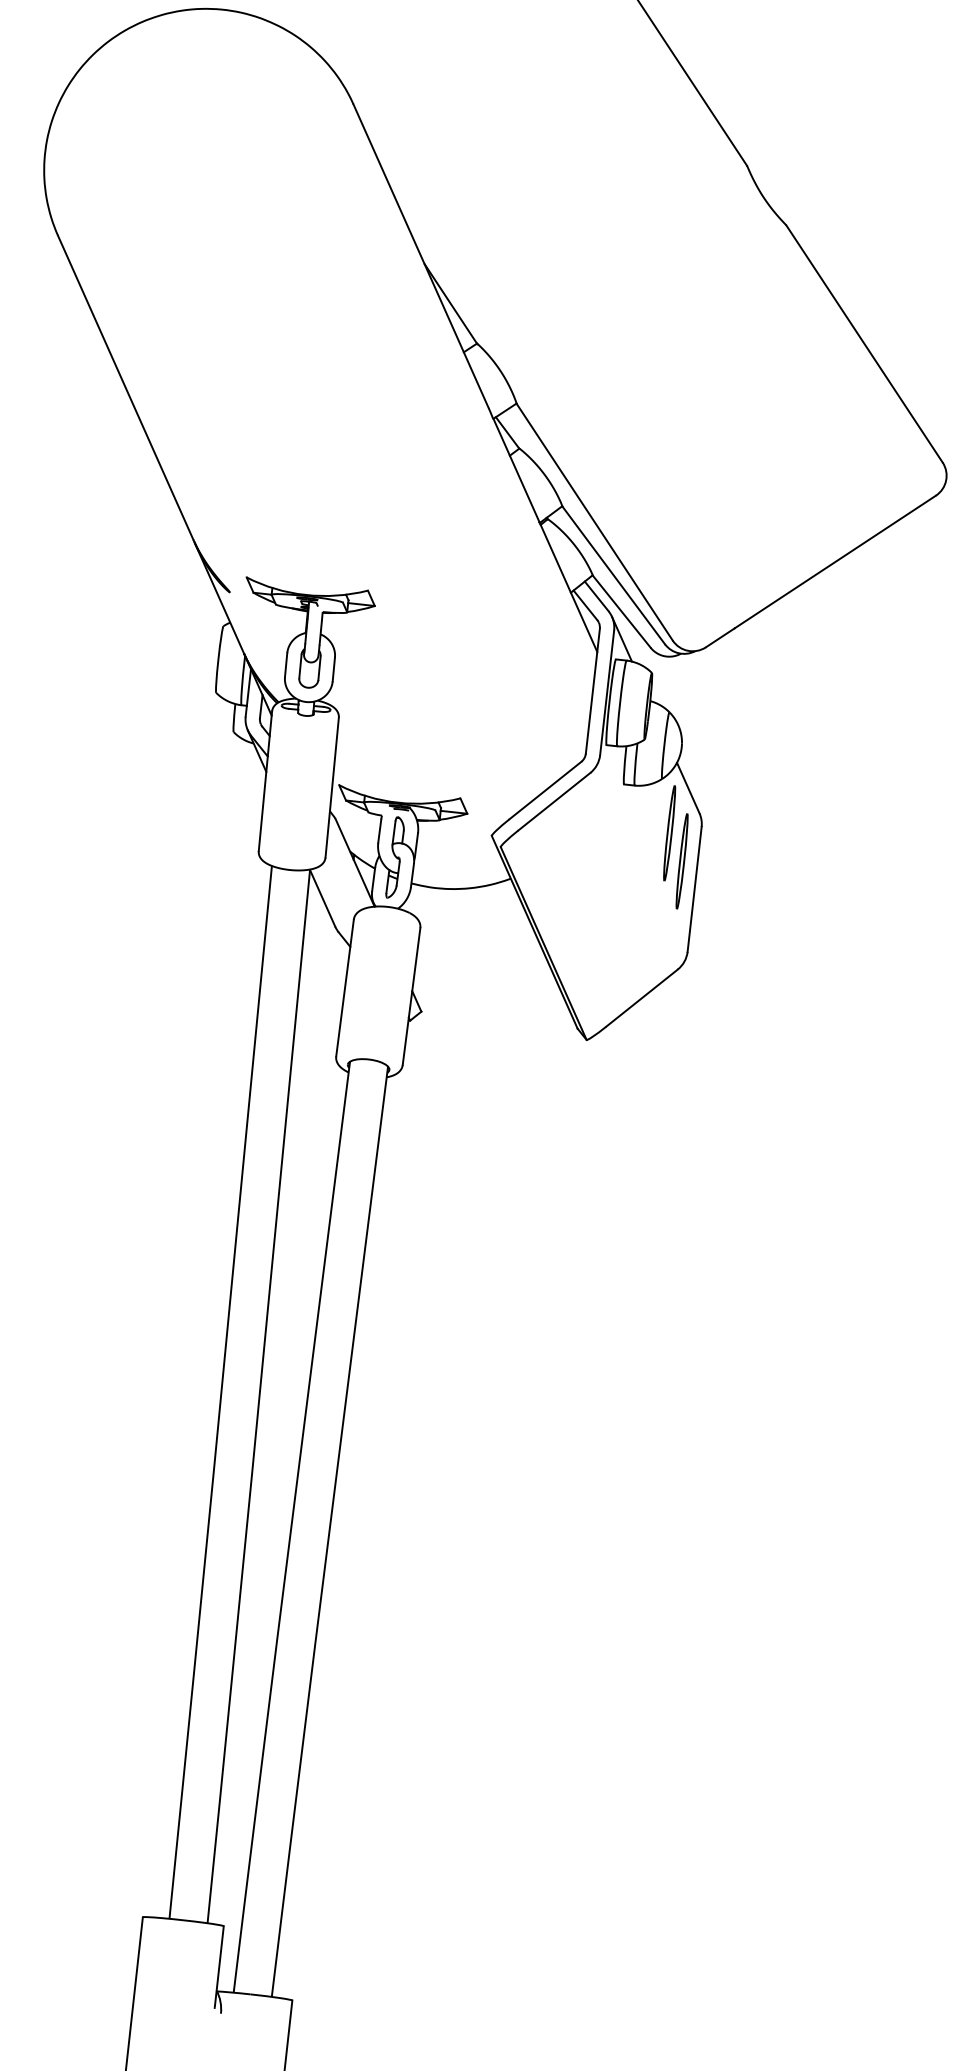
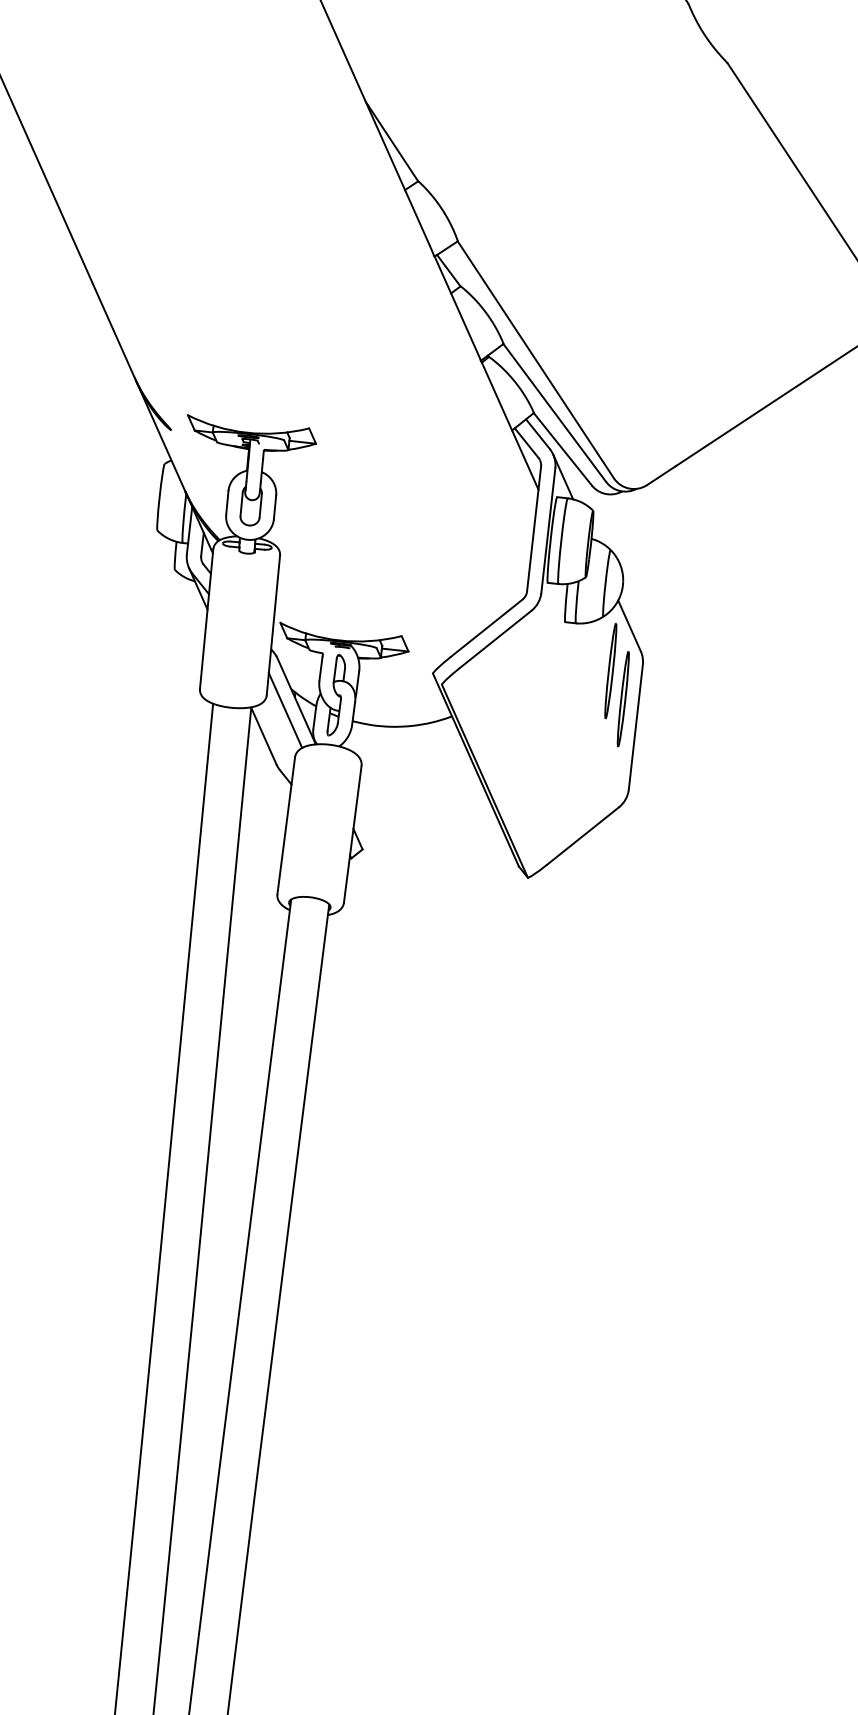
line: (343, 872) -> (284, 710), added

